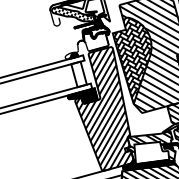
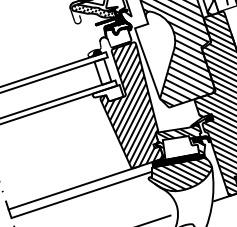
hatch: (131, 60) -> (155, 54), removed
hatch: (82, 95) -> (107, 93), removed

